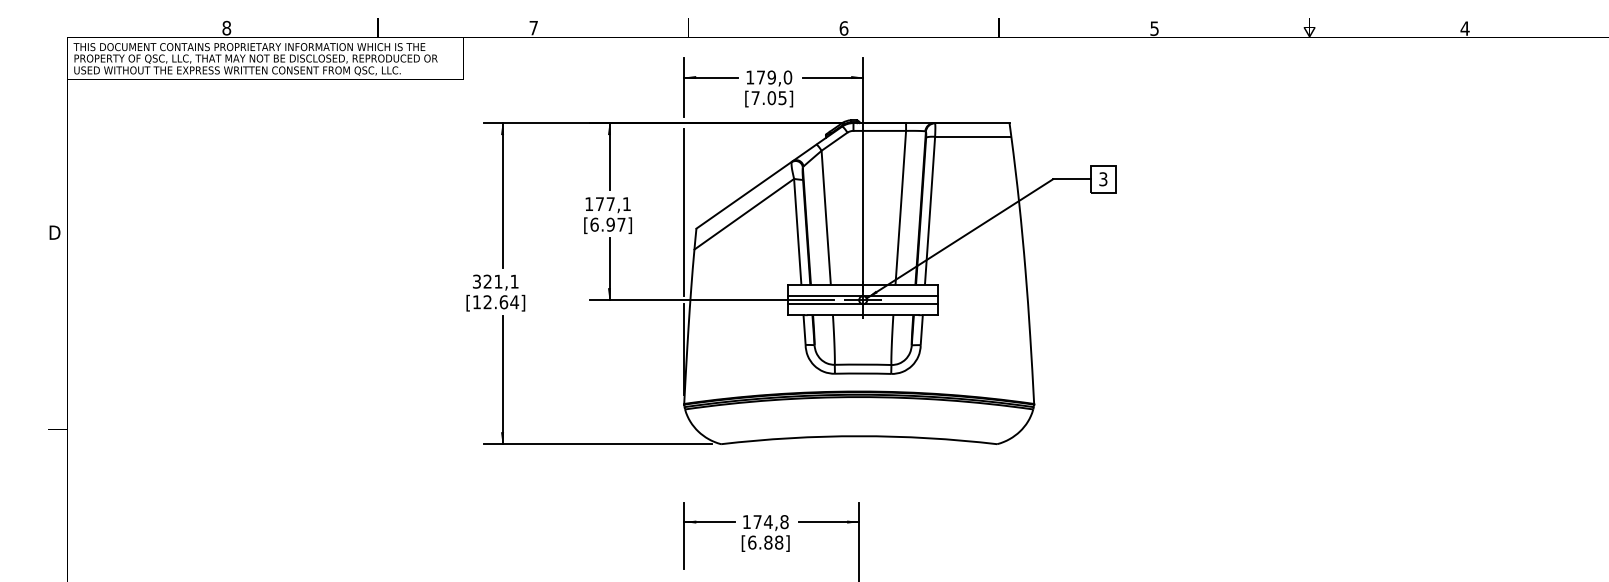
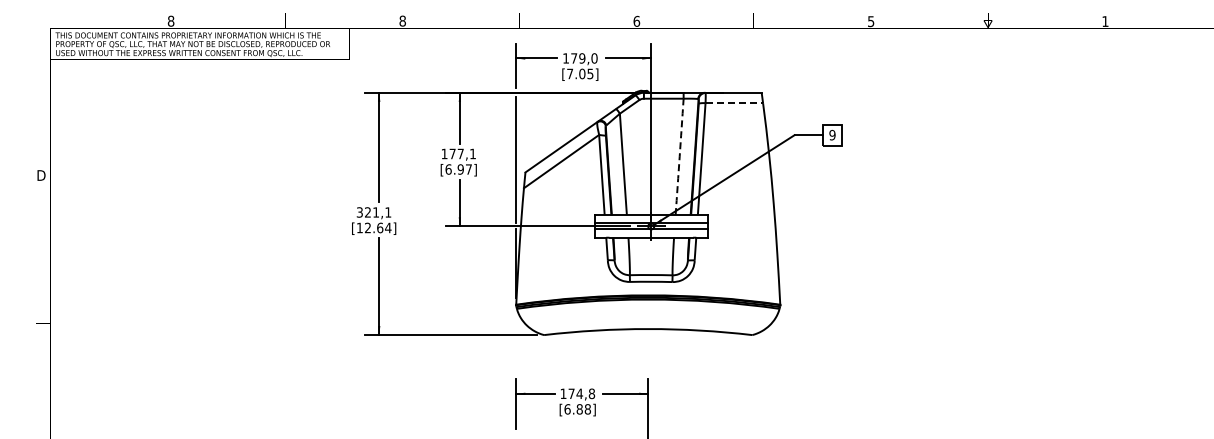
text: (533, 27) -> (402, 20), 7 -> 8
text: (1463, 28) -> (1104, 21), 4 -> 1
line: (973, 137) -> (734, 103), solid -> dashed
text: (1103, 179) -> (832, 135), 3 -> 9
arc: (900, 207) -> (679, 156), solid -> dashed

